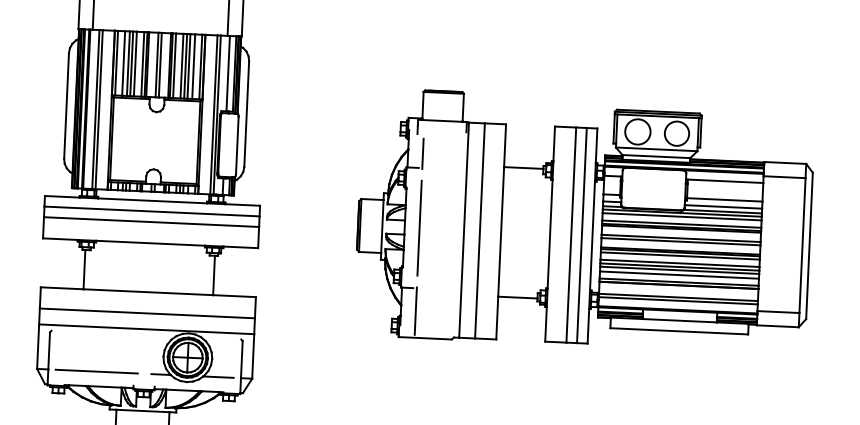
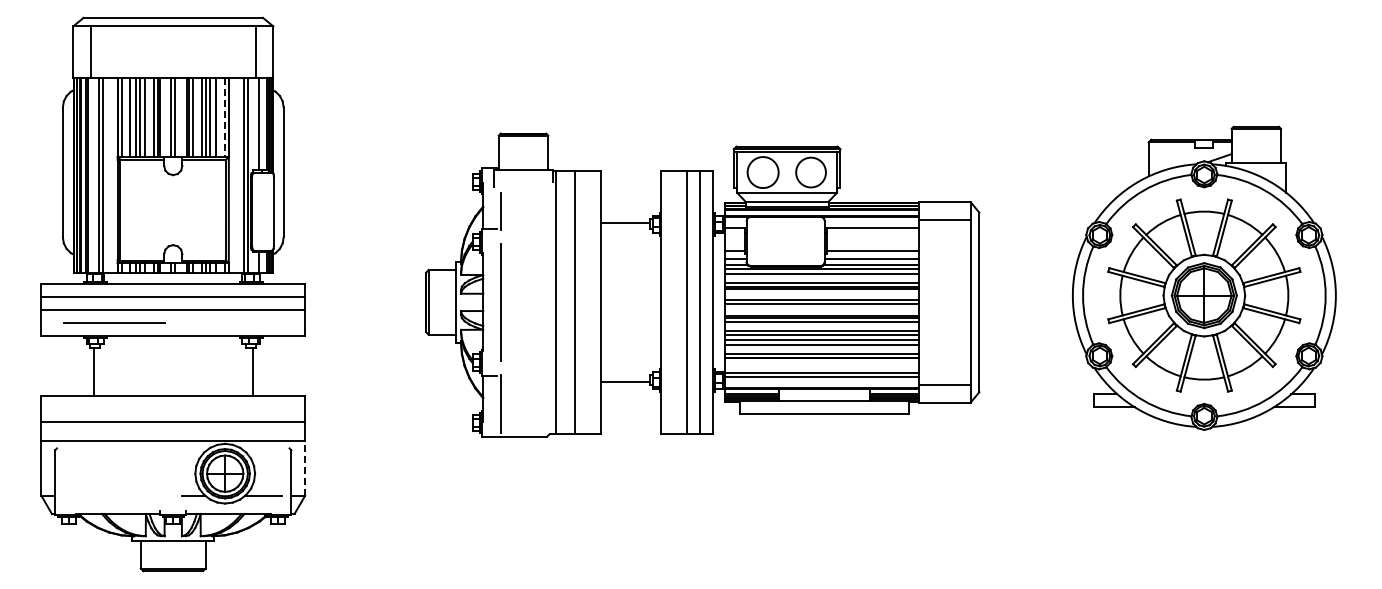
line: (200, 67) -> (224, 117), solid -> dashed
line: (253, 356) -> (305, 468), solid -> dashed
line: (96, 371) -> (114, 322), moved

